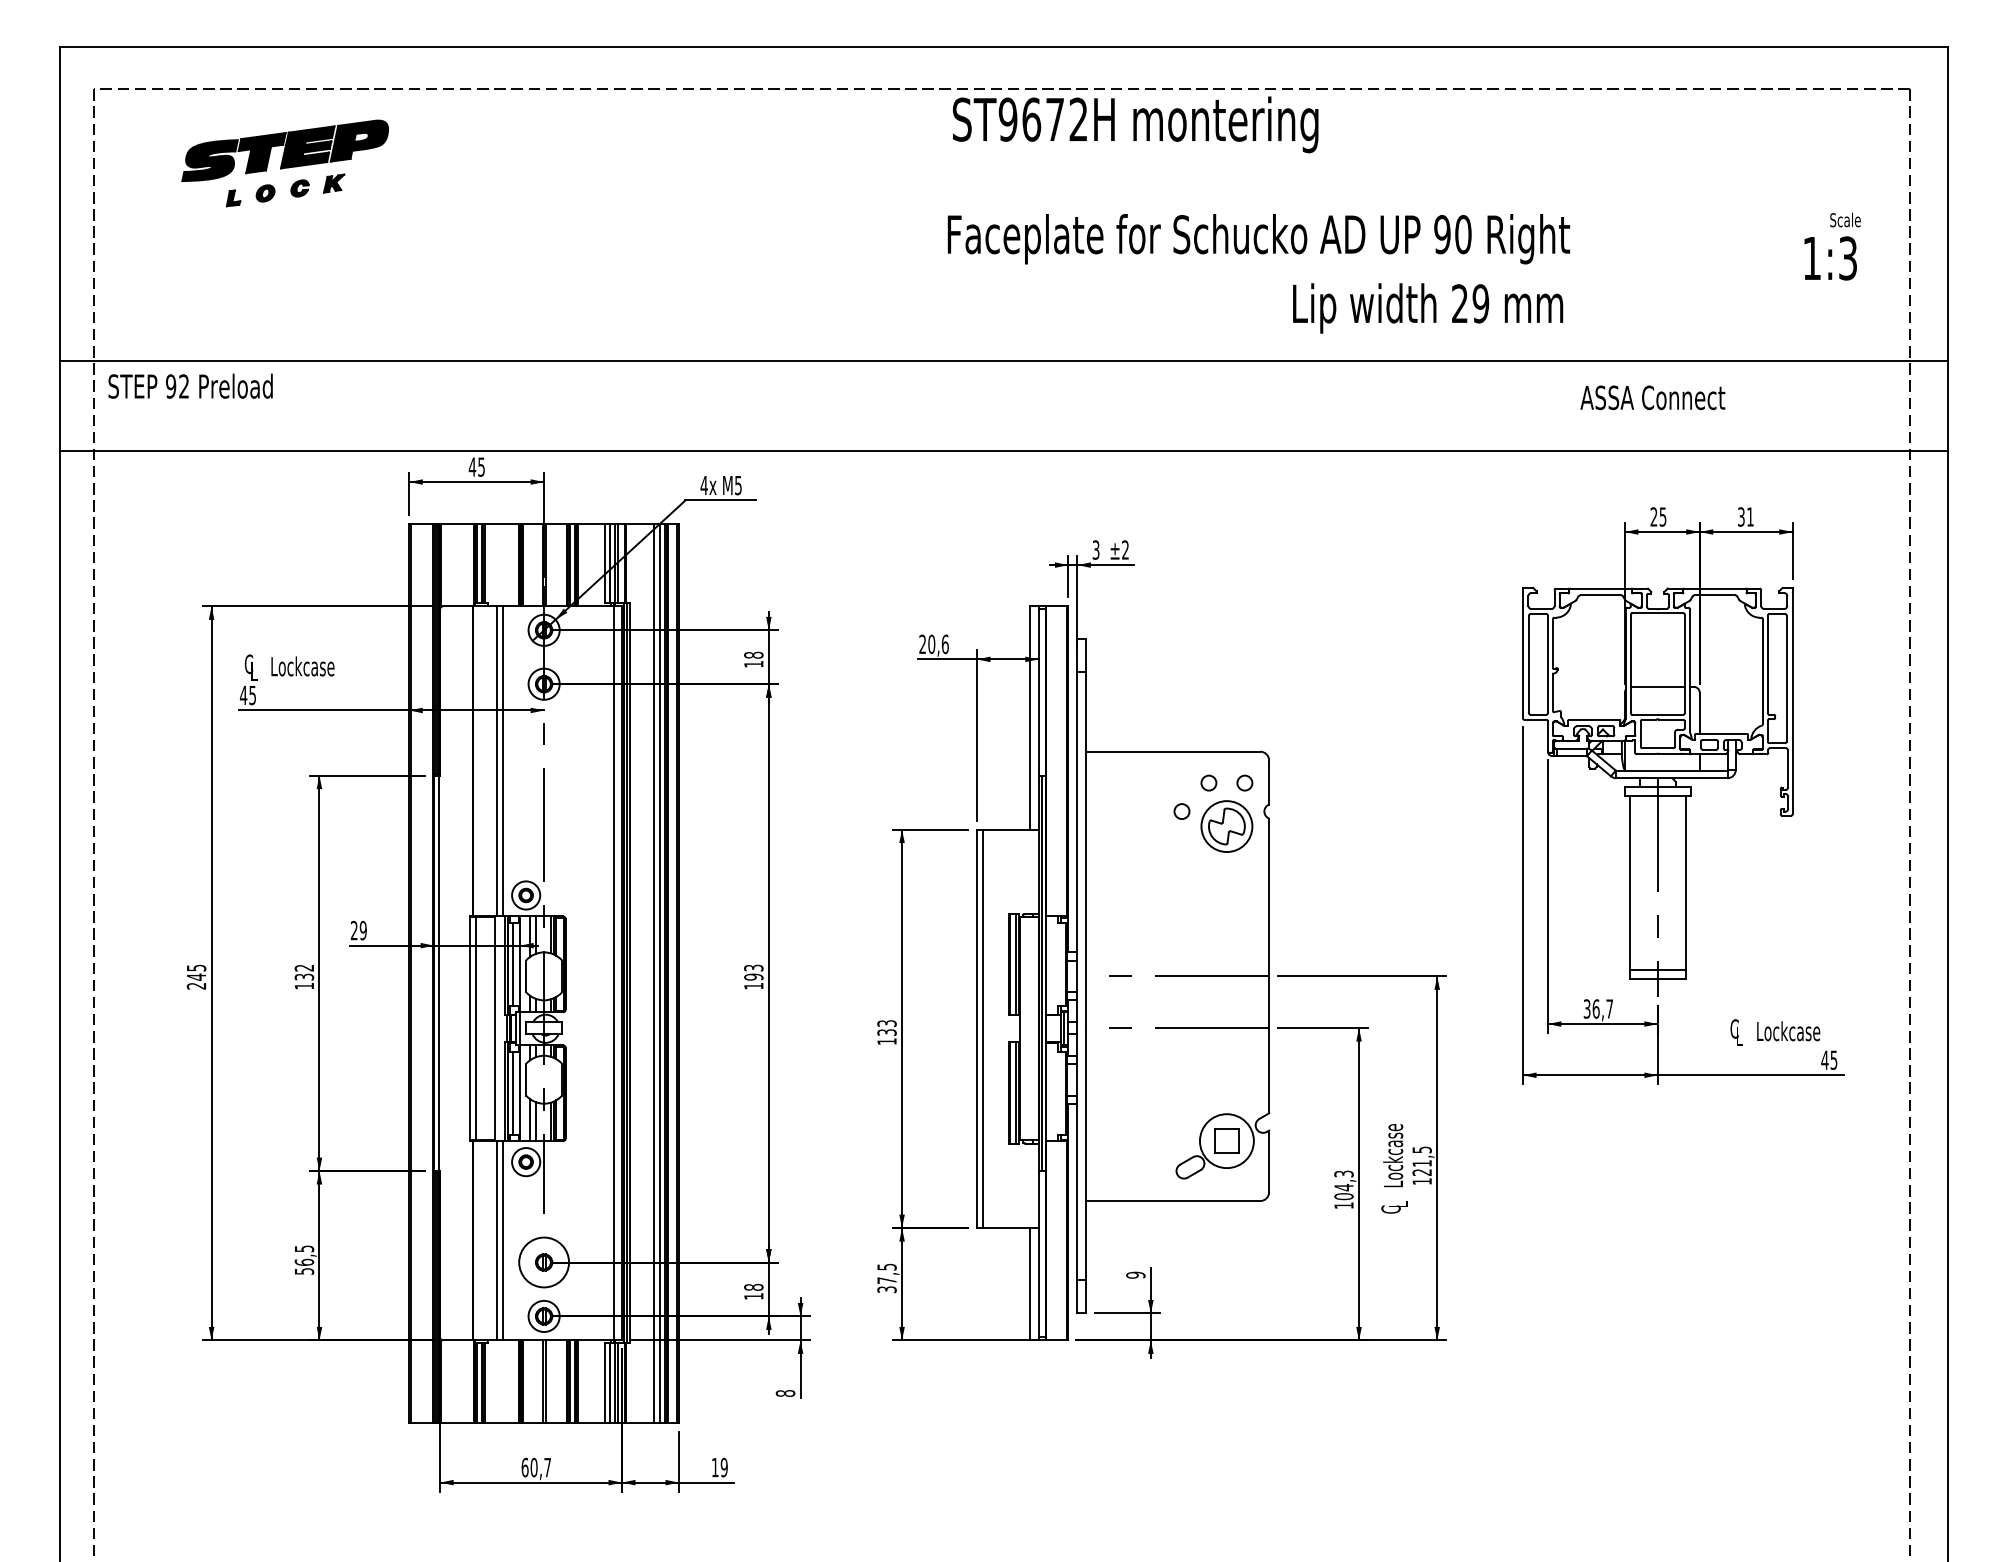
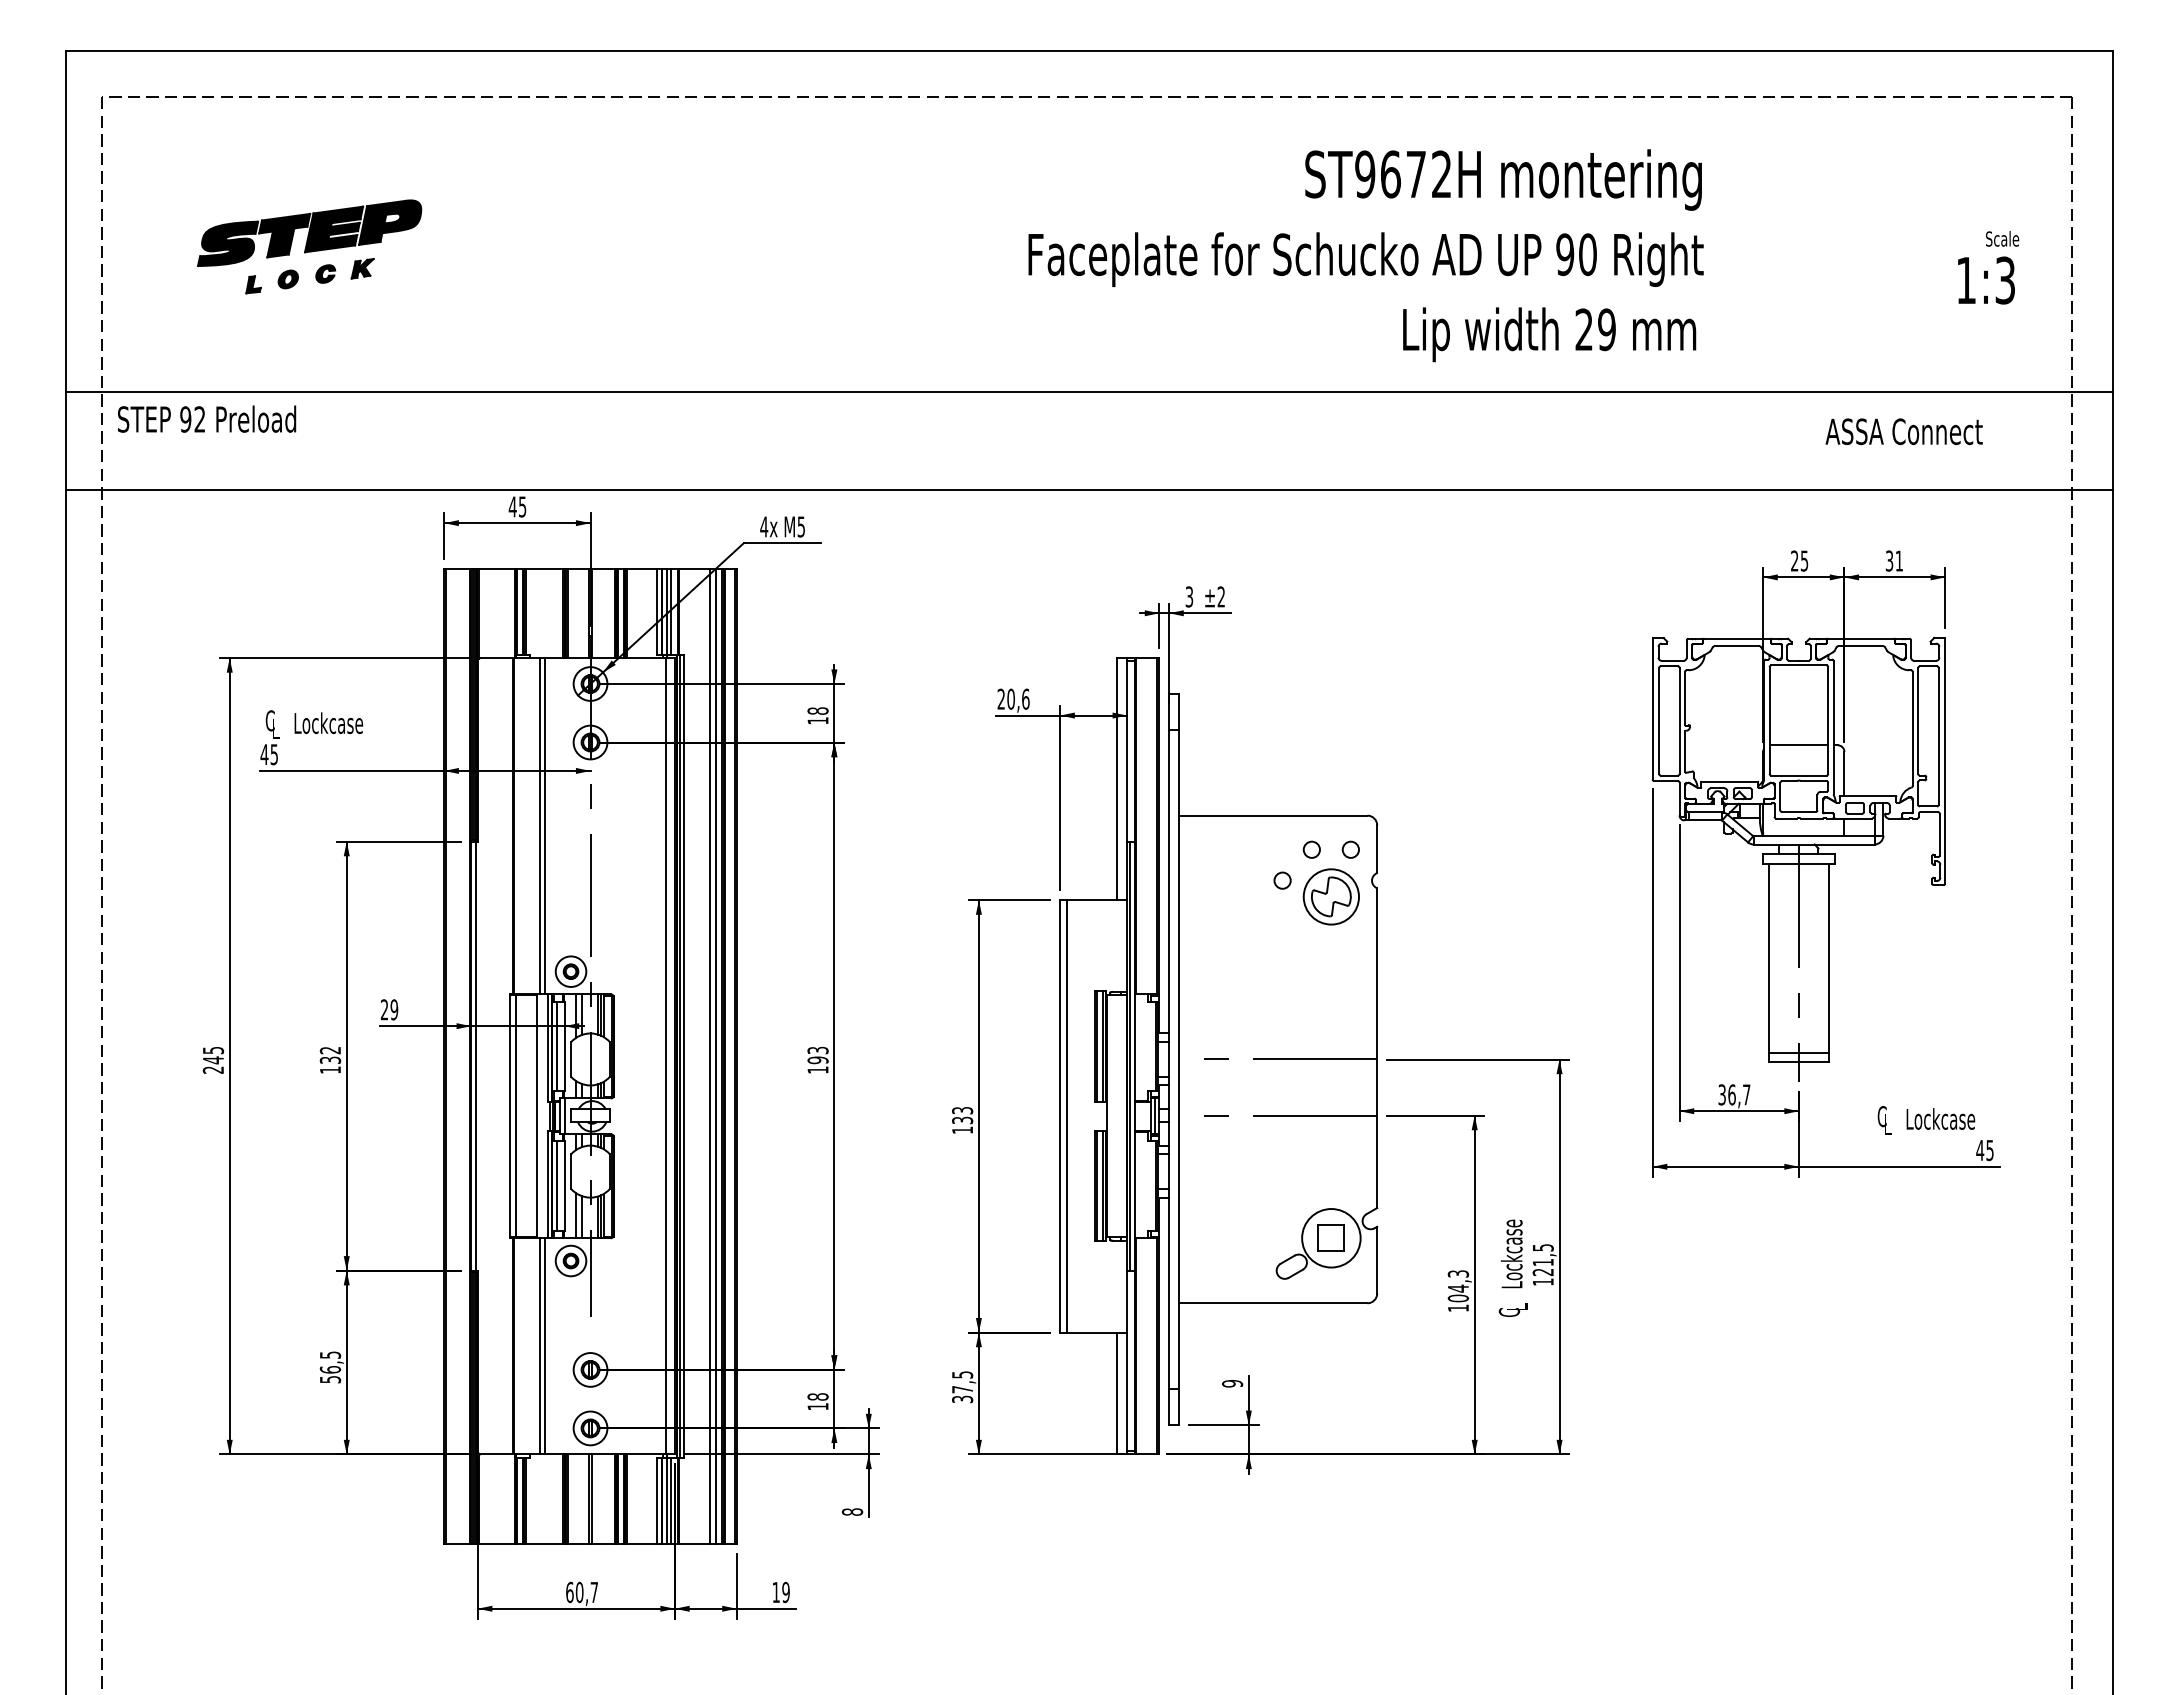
text: (1135, 124) -> (1503, 179), moved
part: (284, 163) -> (308, 246), moved
text: (1652, 397) -> (1903, 431), moved
circle: (543, 1262) -> (589, 1369), size x0.62

